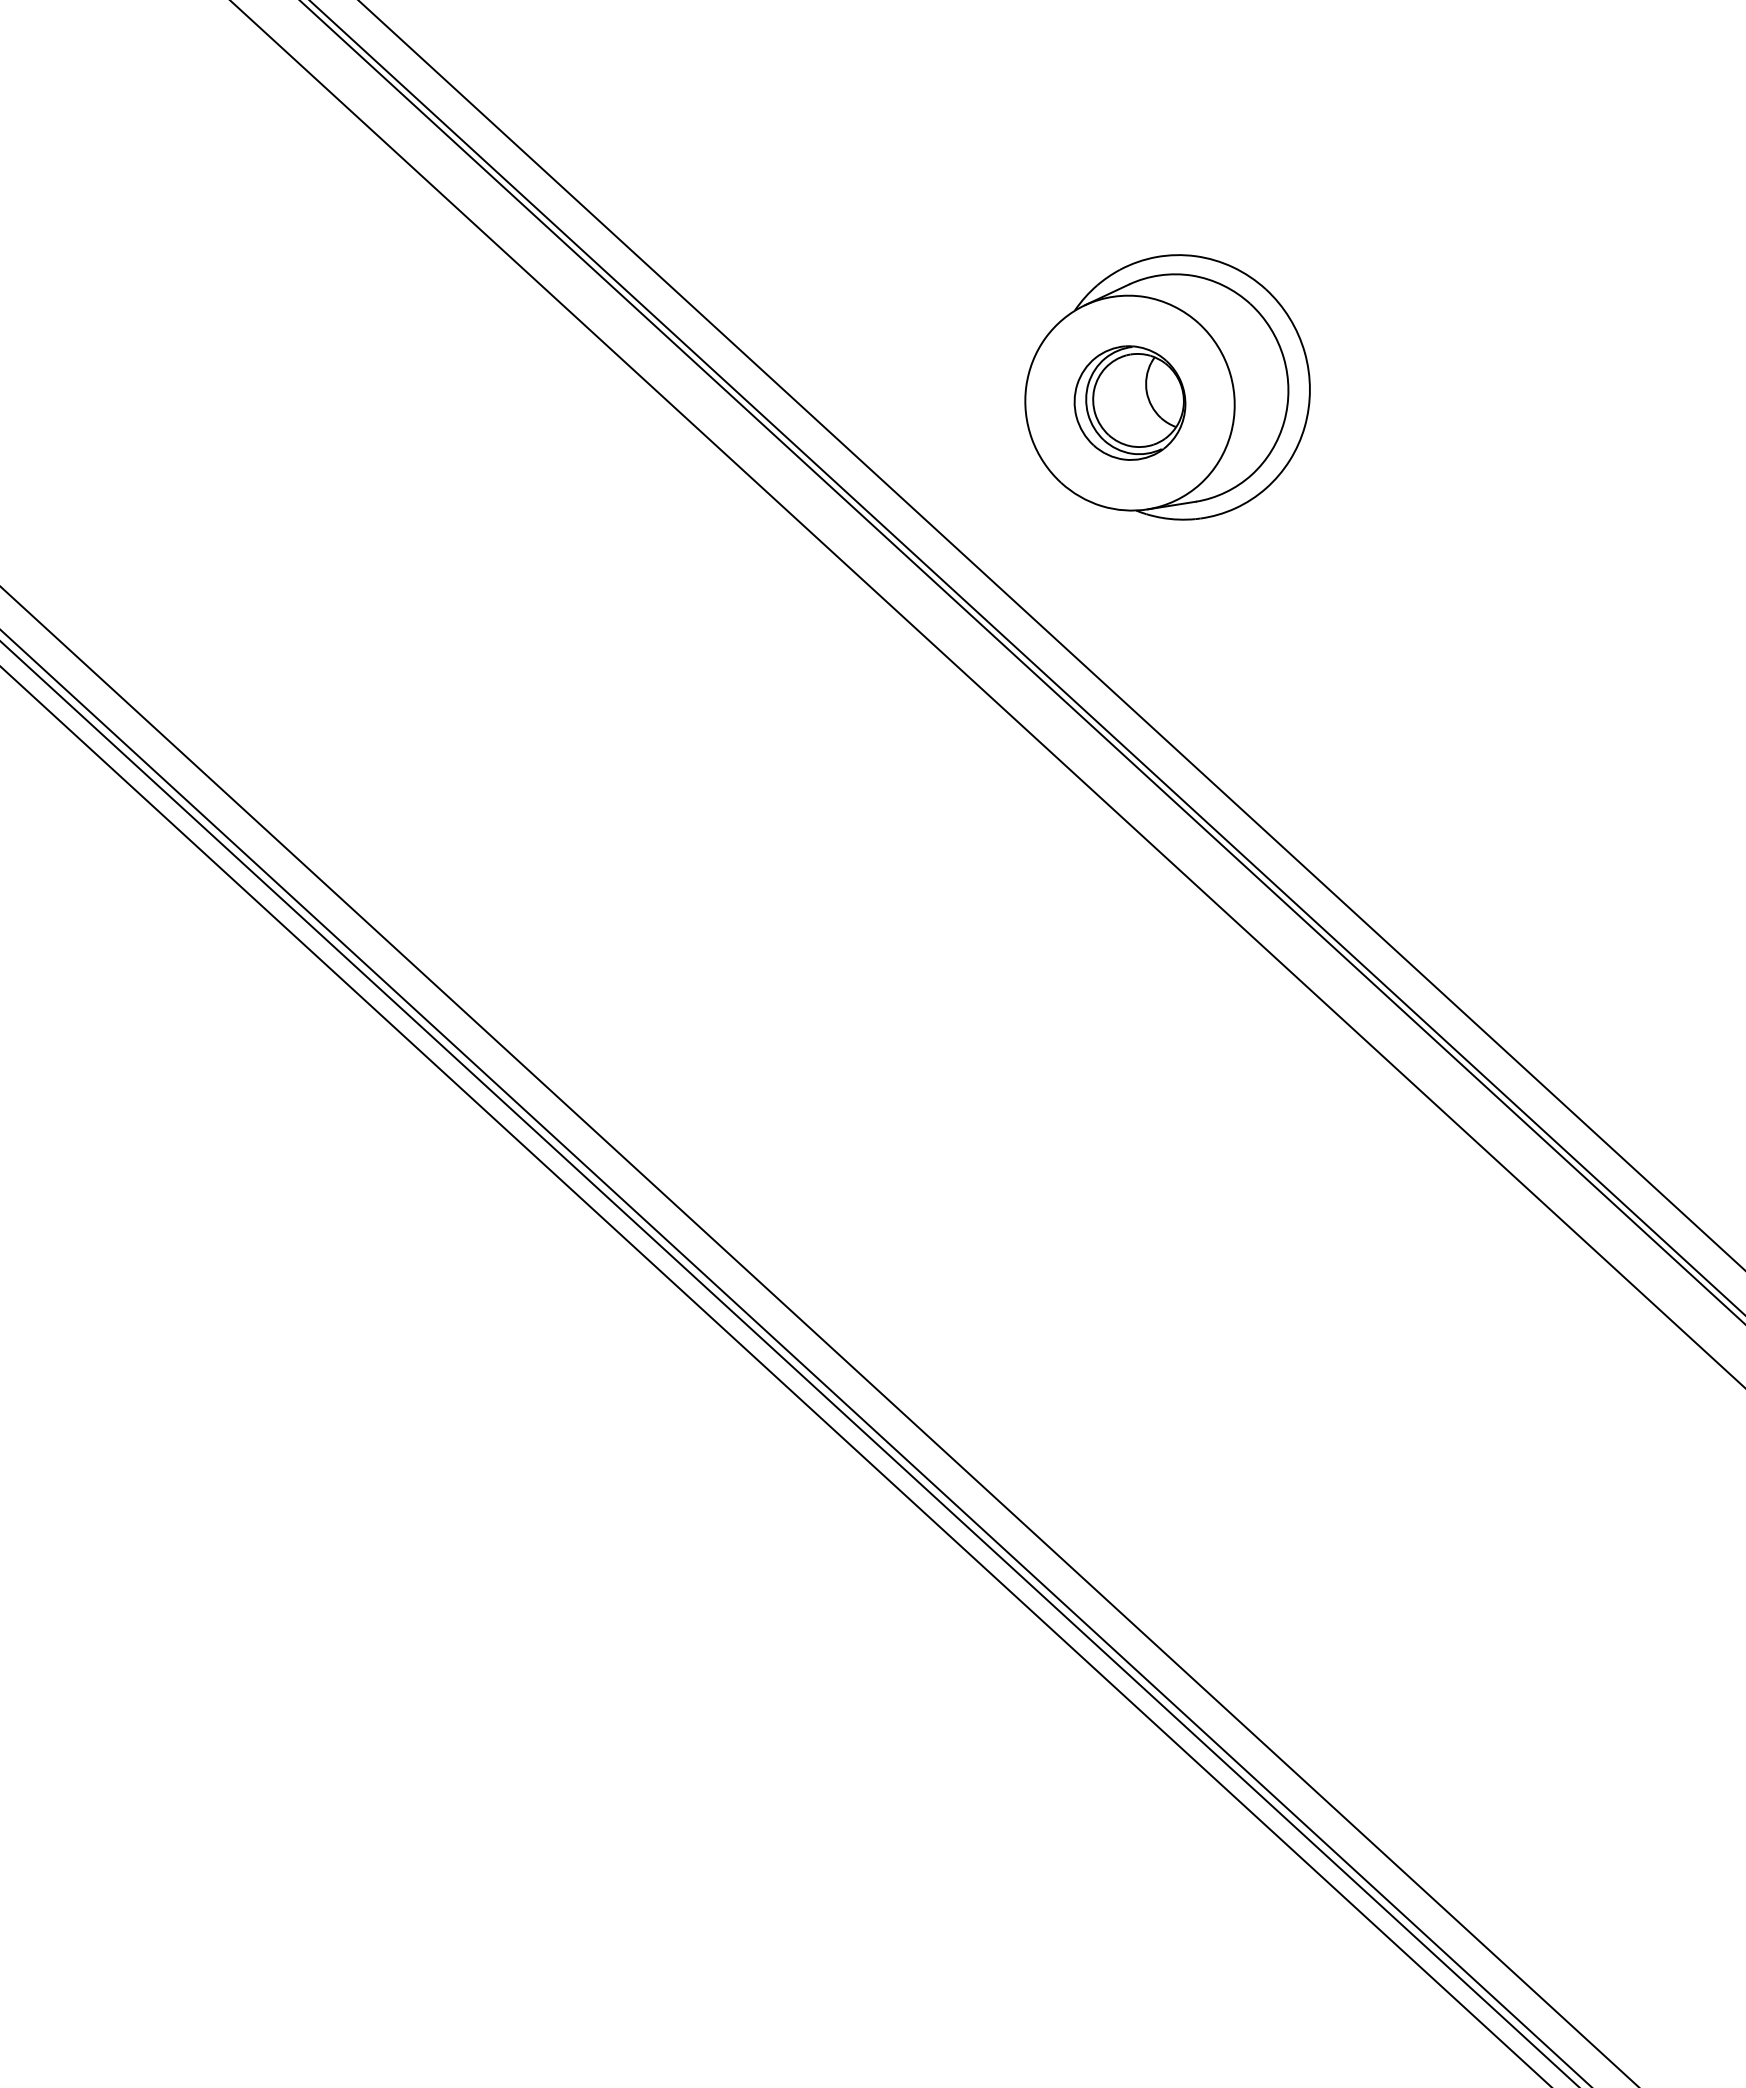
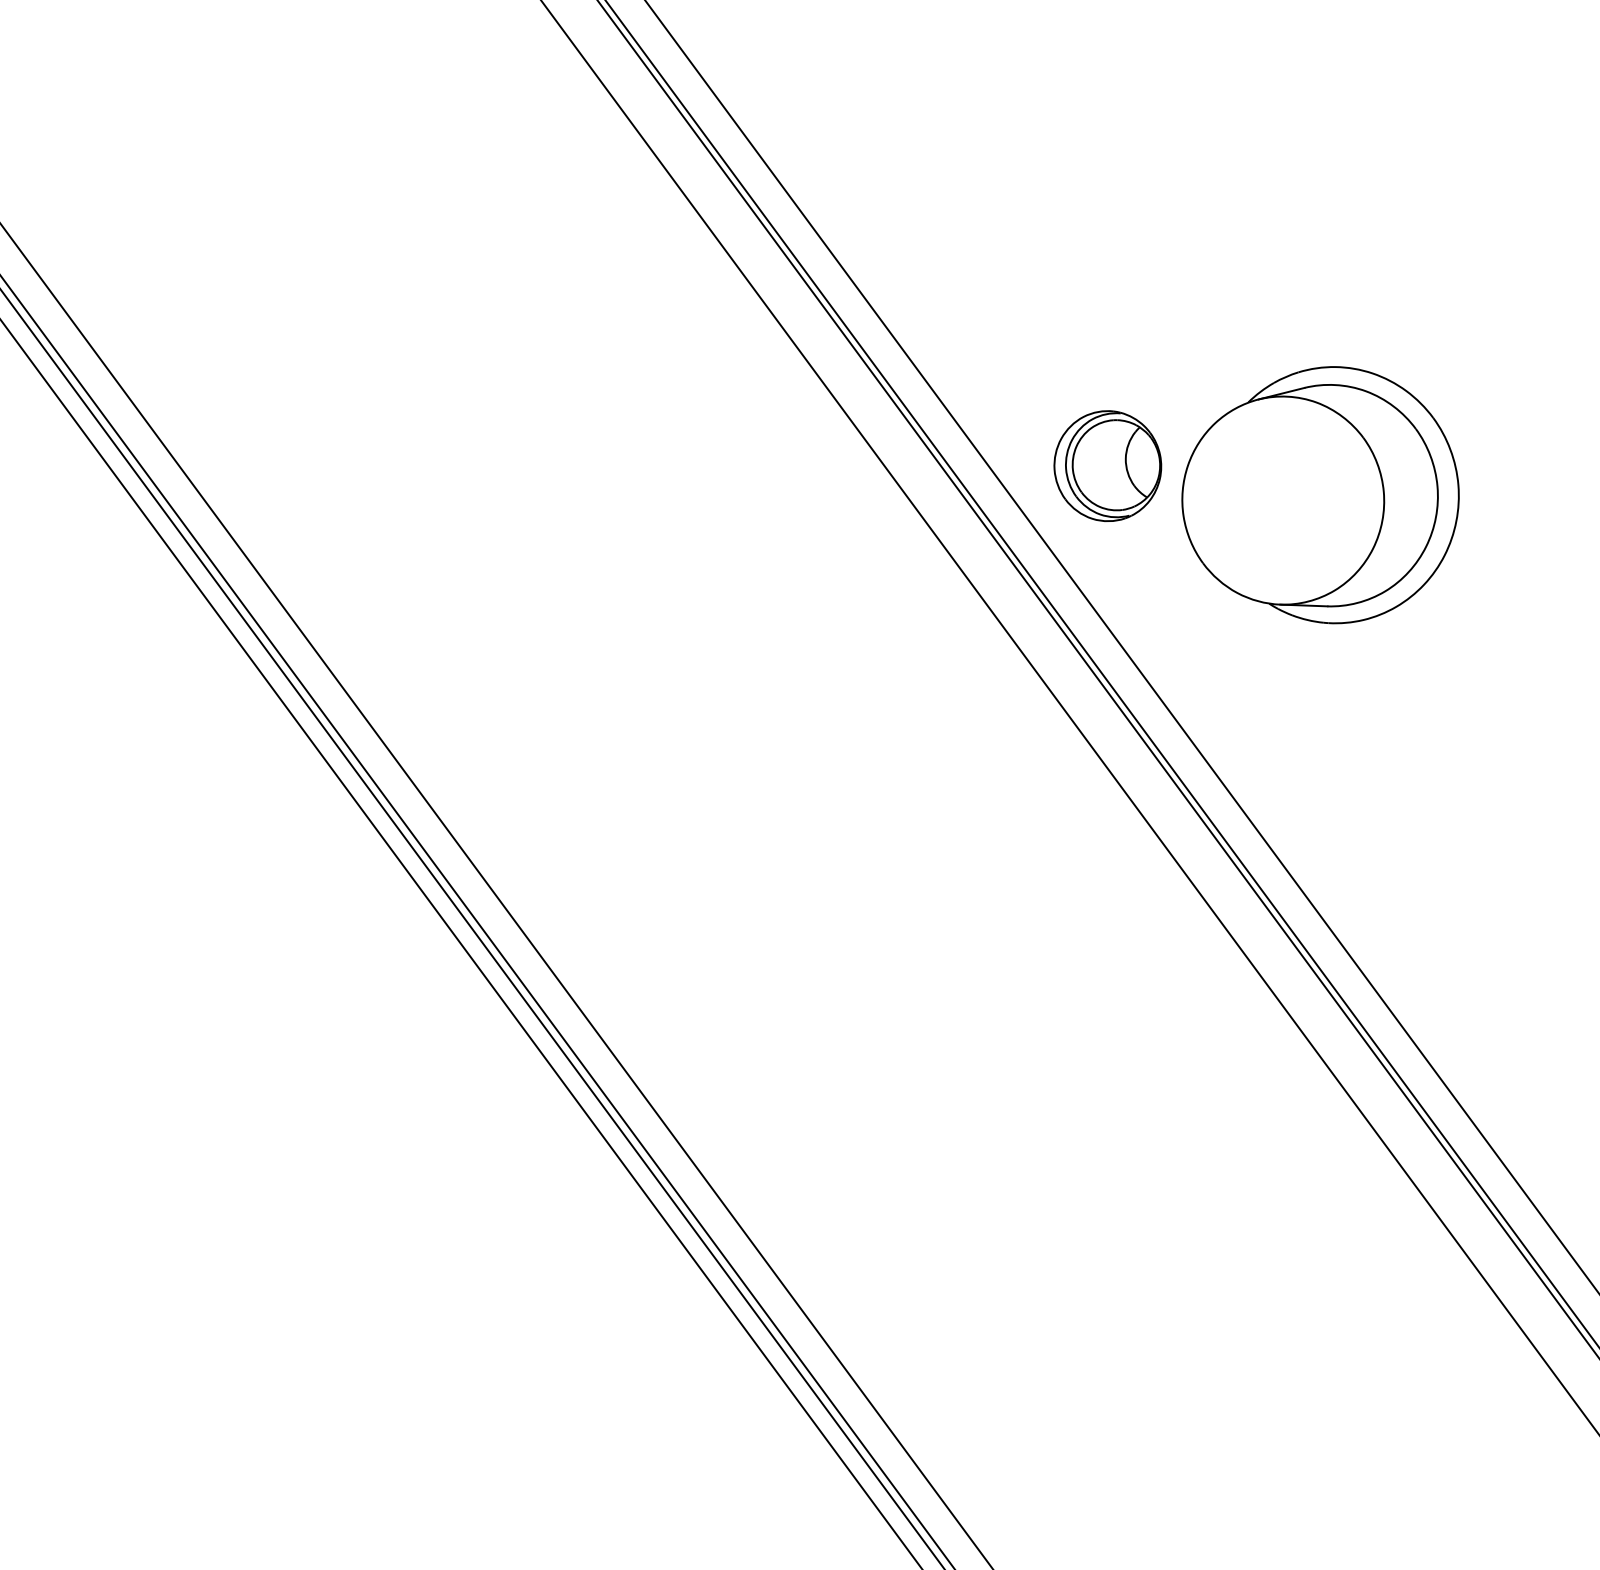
part: (1129, 402) -> (1107, 465), moved

